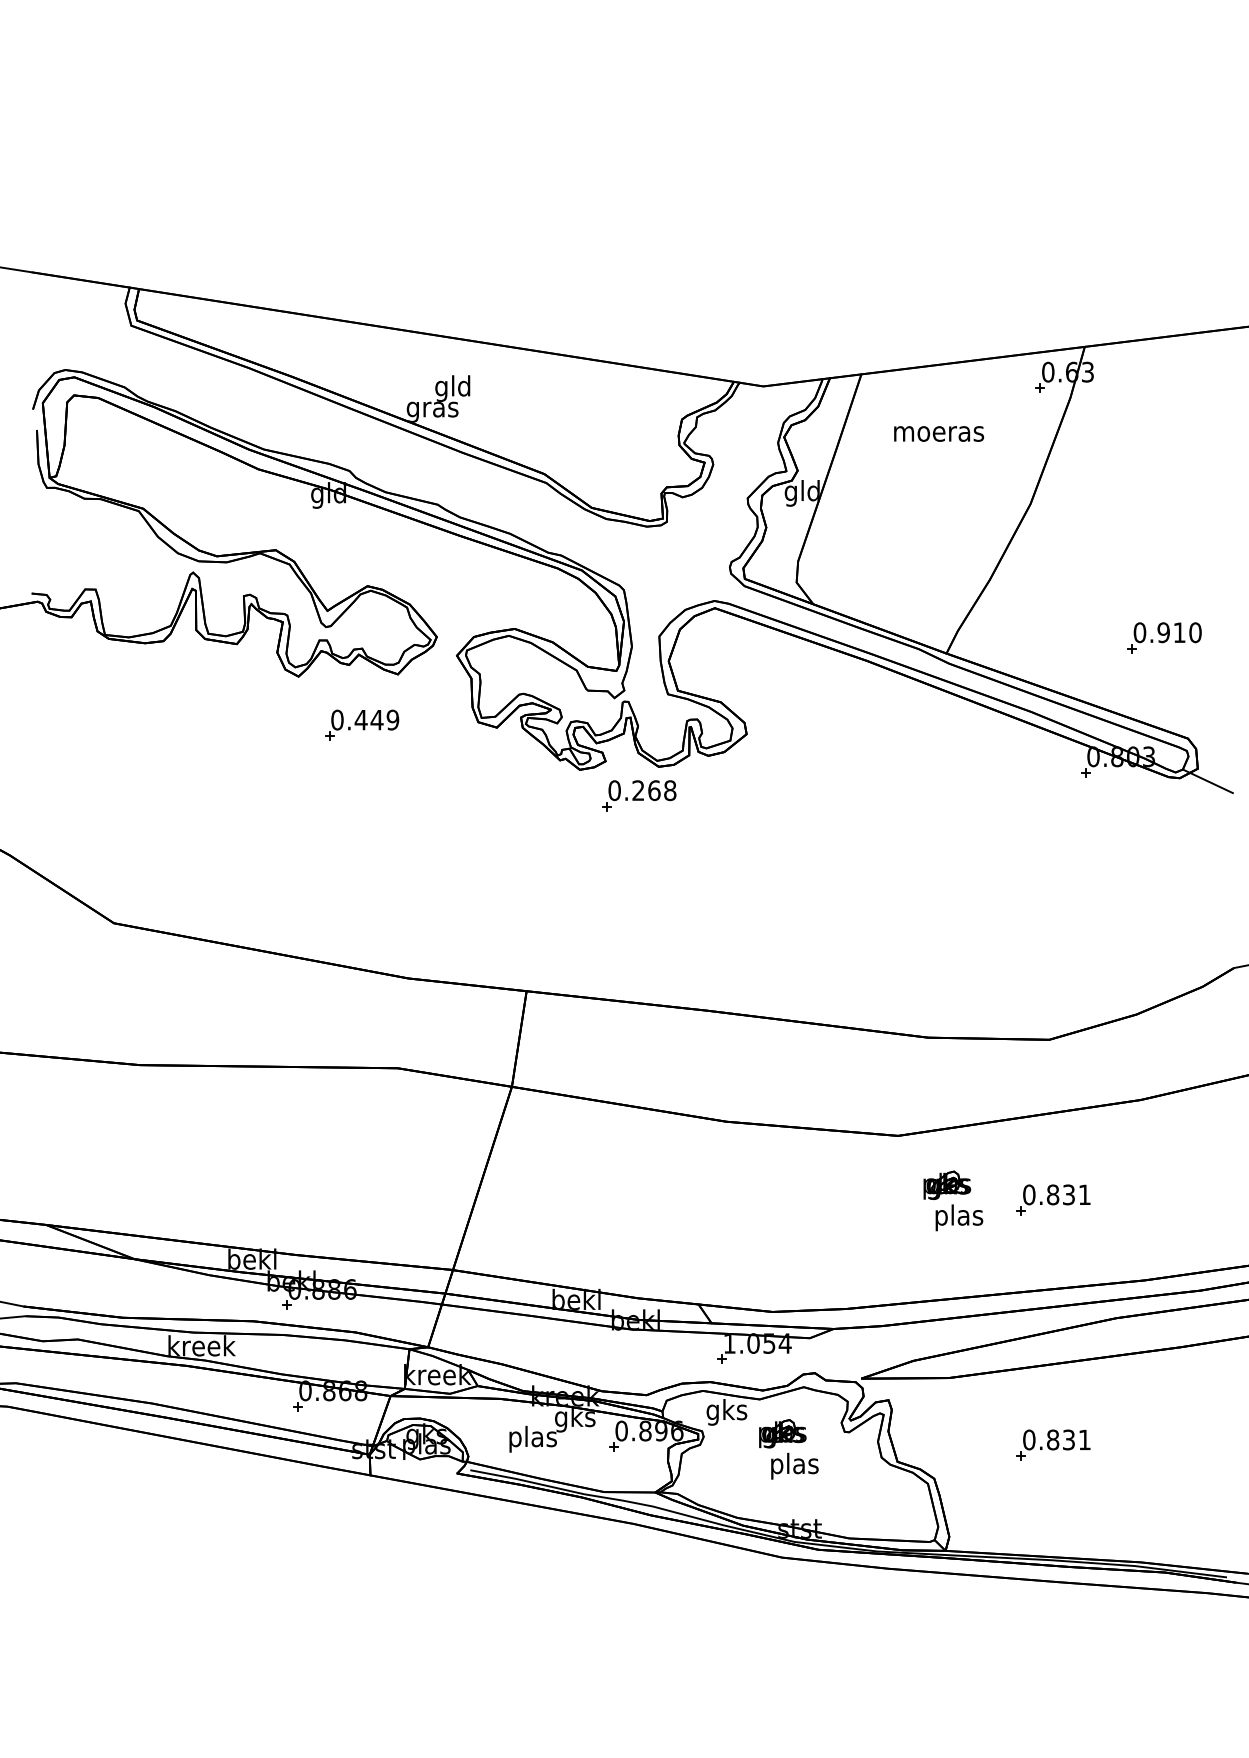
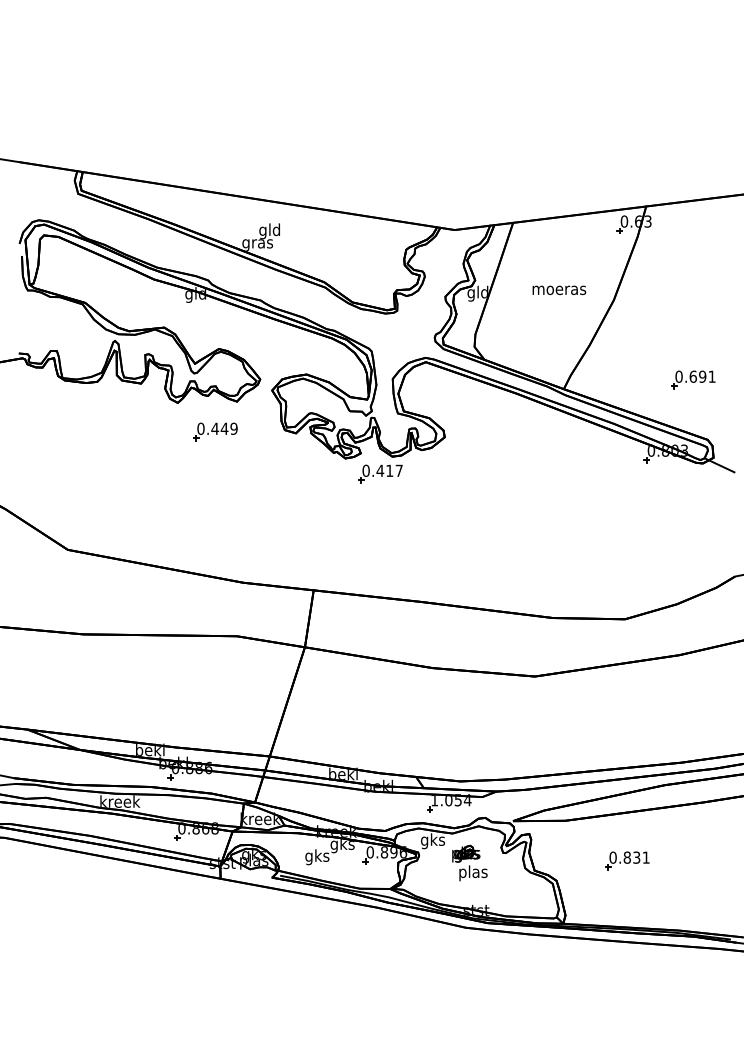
text: (939, 434) -> (559, 290), moved
text: (1179, 632) -> (702, 376), 0.910 -> 0.691
text: (653, 790) -> (389, 470), 0.268 -> 0.417
part: (952, 1199) -> (567, 714), removed
part: (1053, 1199) -> (627, 714), removed
text: (533, 1439) -> (317, 857), plas -> gks

